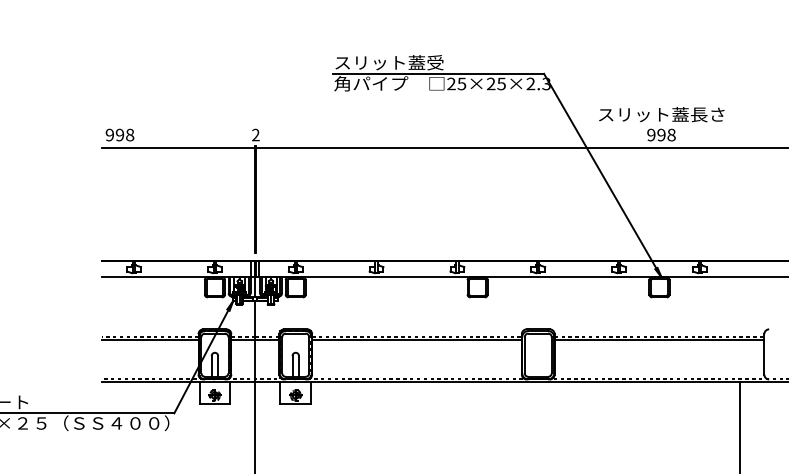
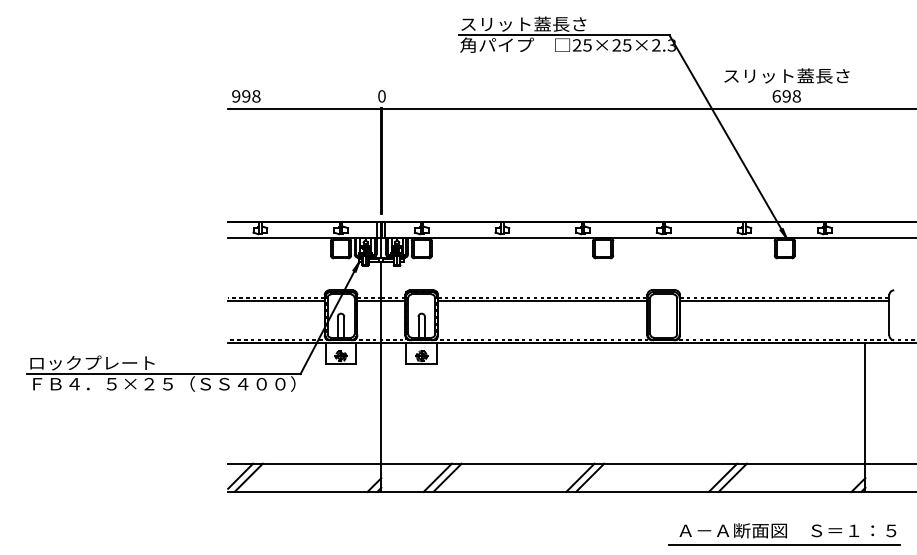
text: (443, 62) -> (569, 23), スリット蓋受 -> スリット蓋長さ
text: (255, 135) -> (381, 96), 2 -> 0
text: (651, 135) -> (776, 96), 998 -> 698

